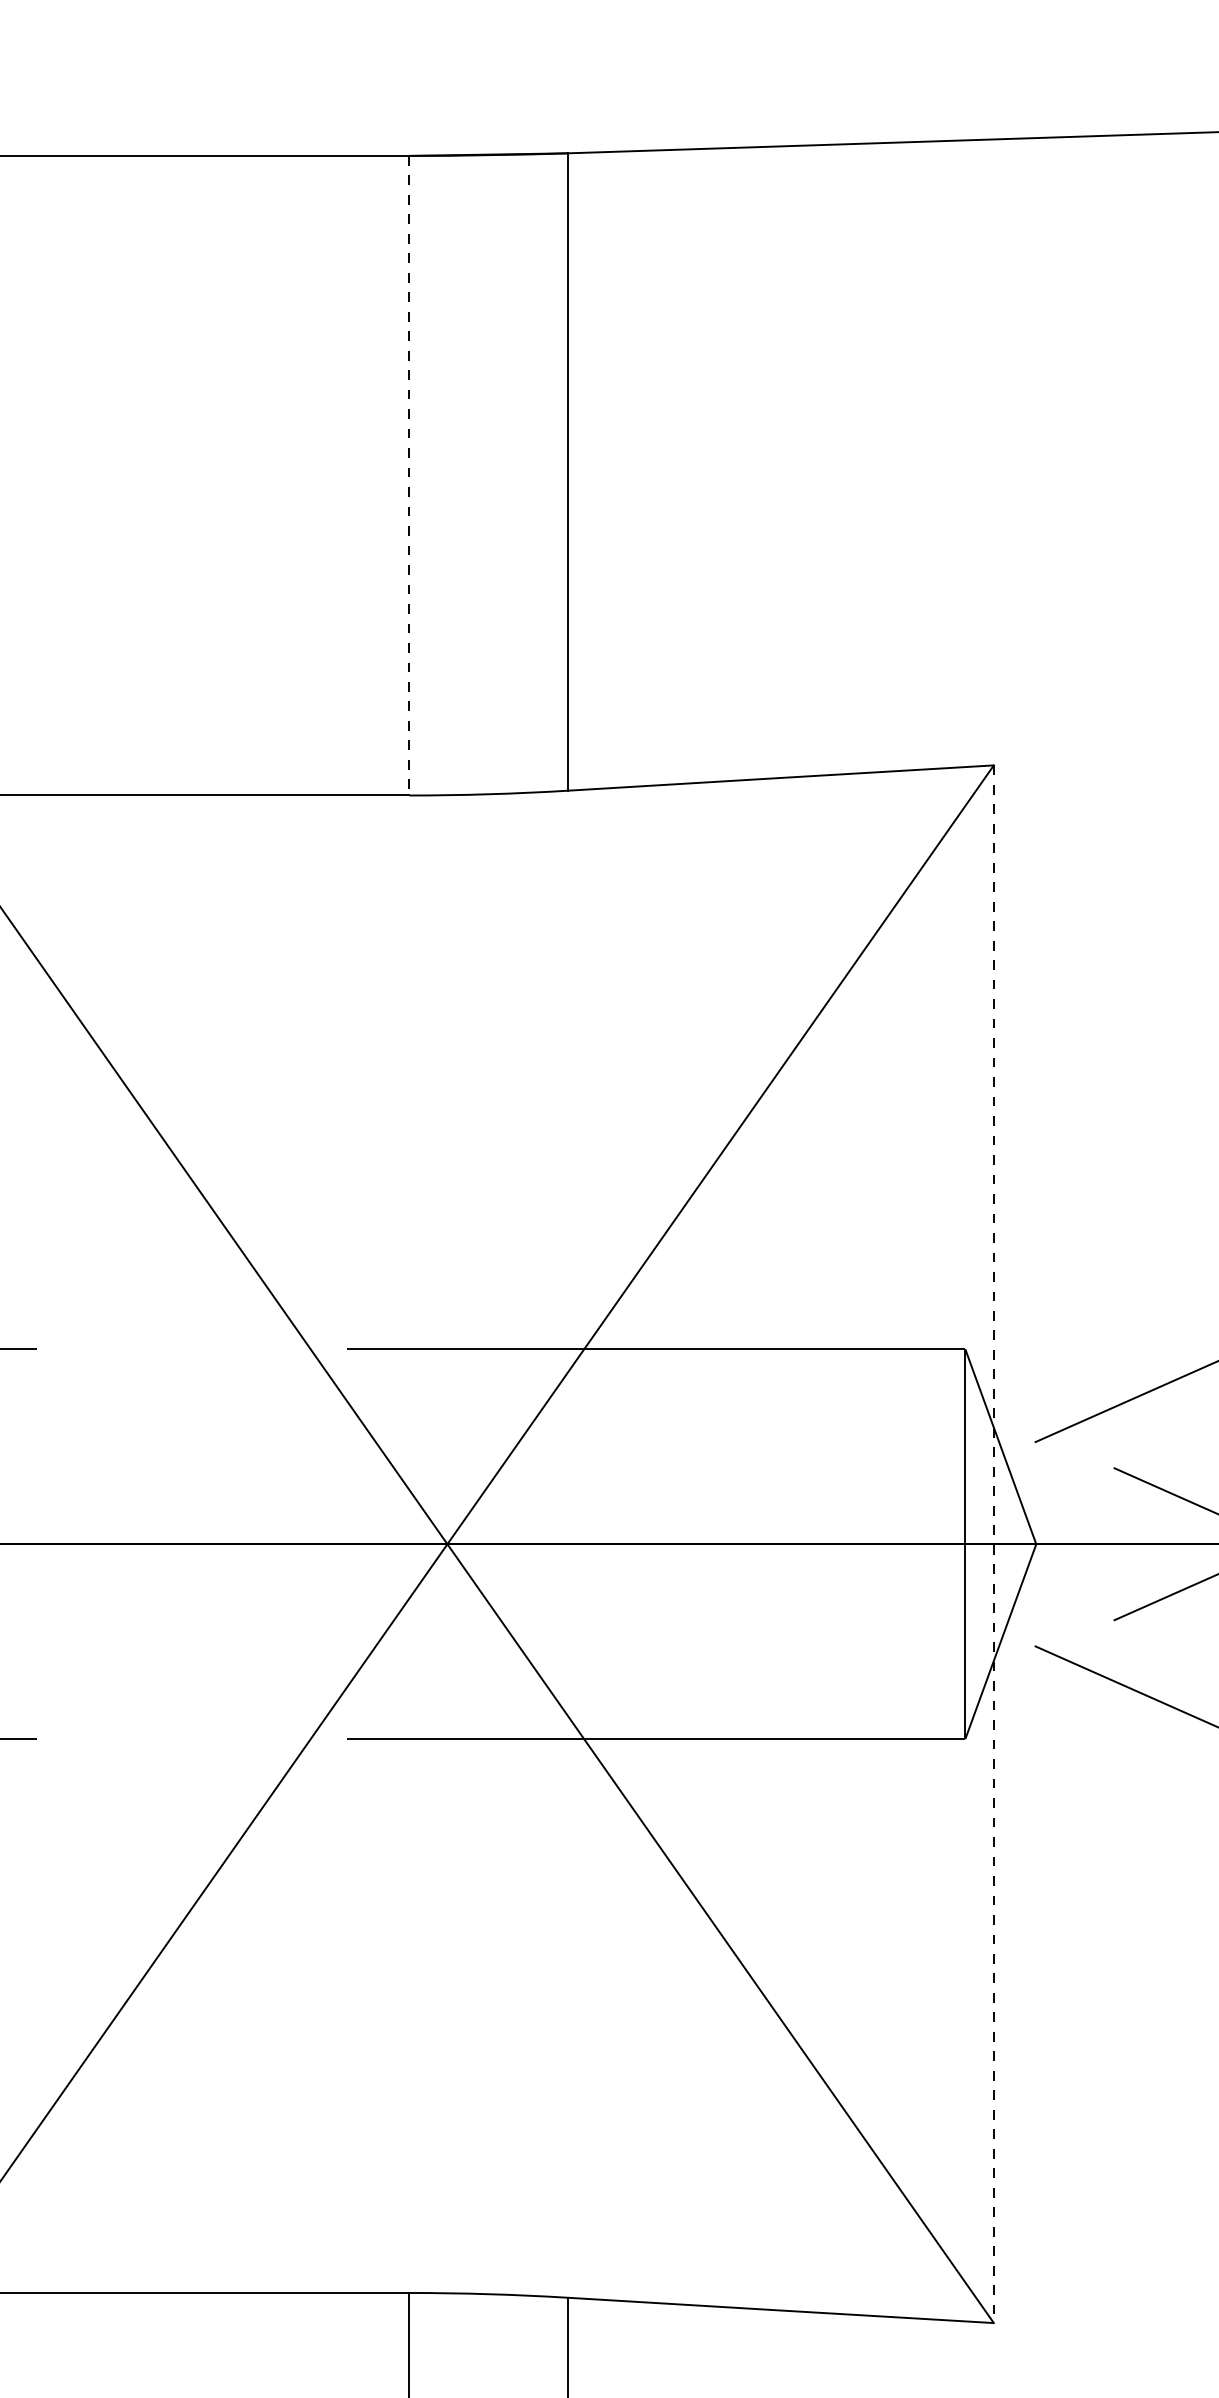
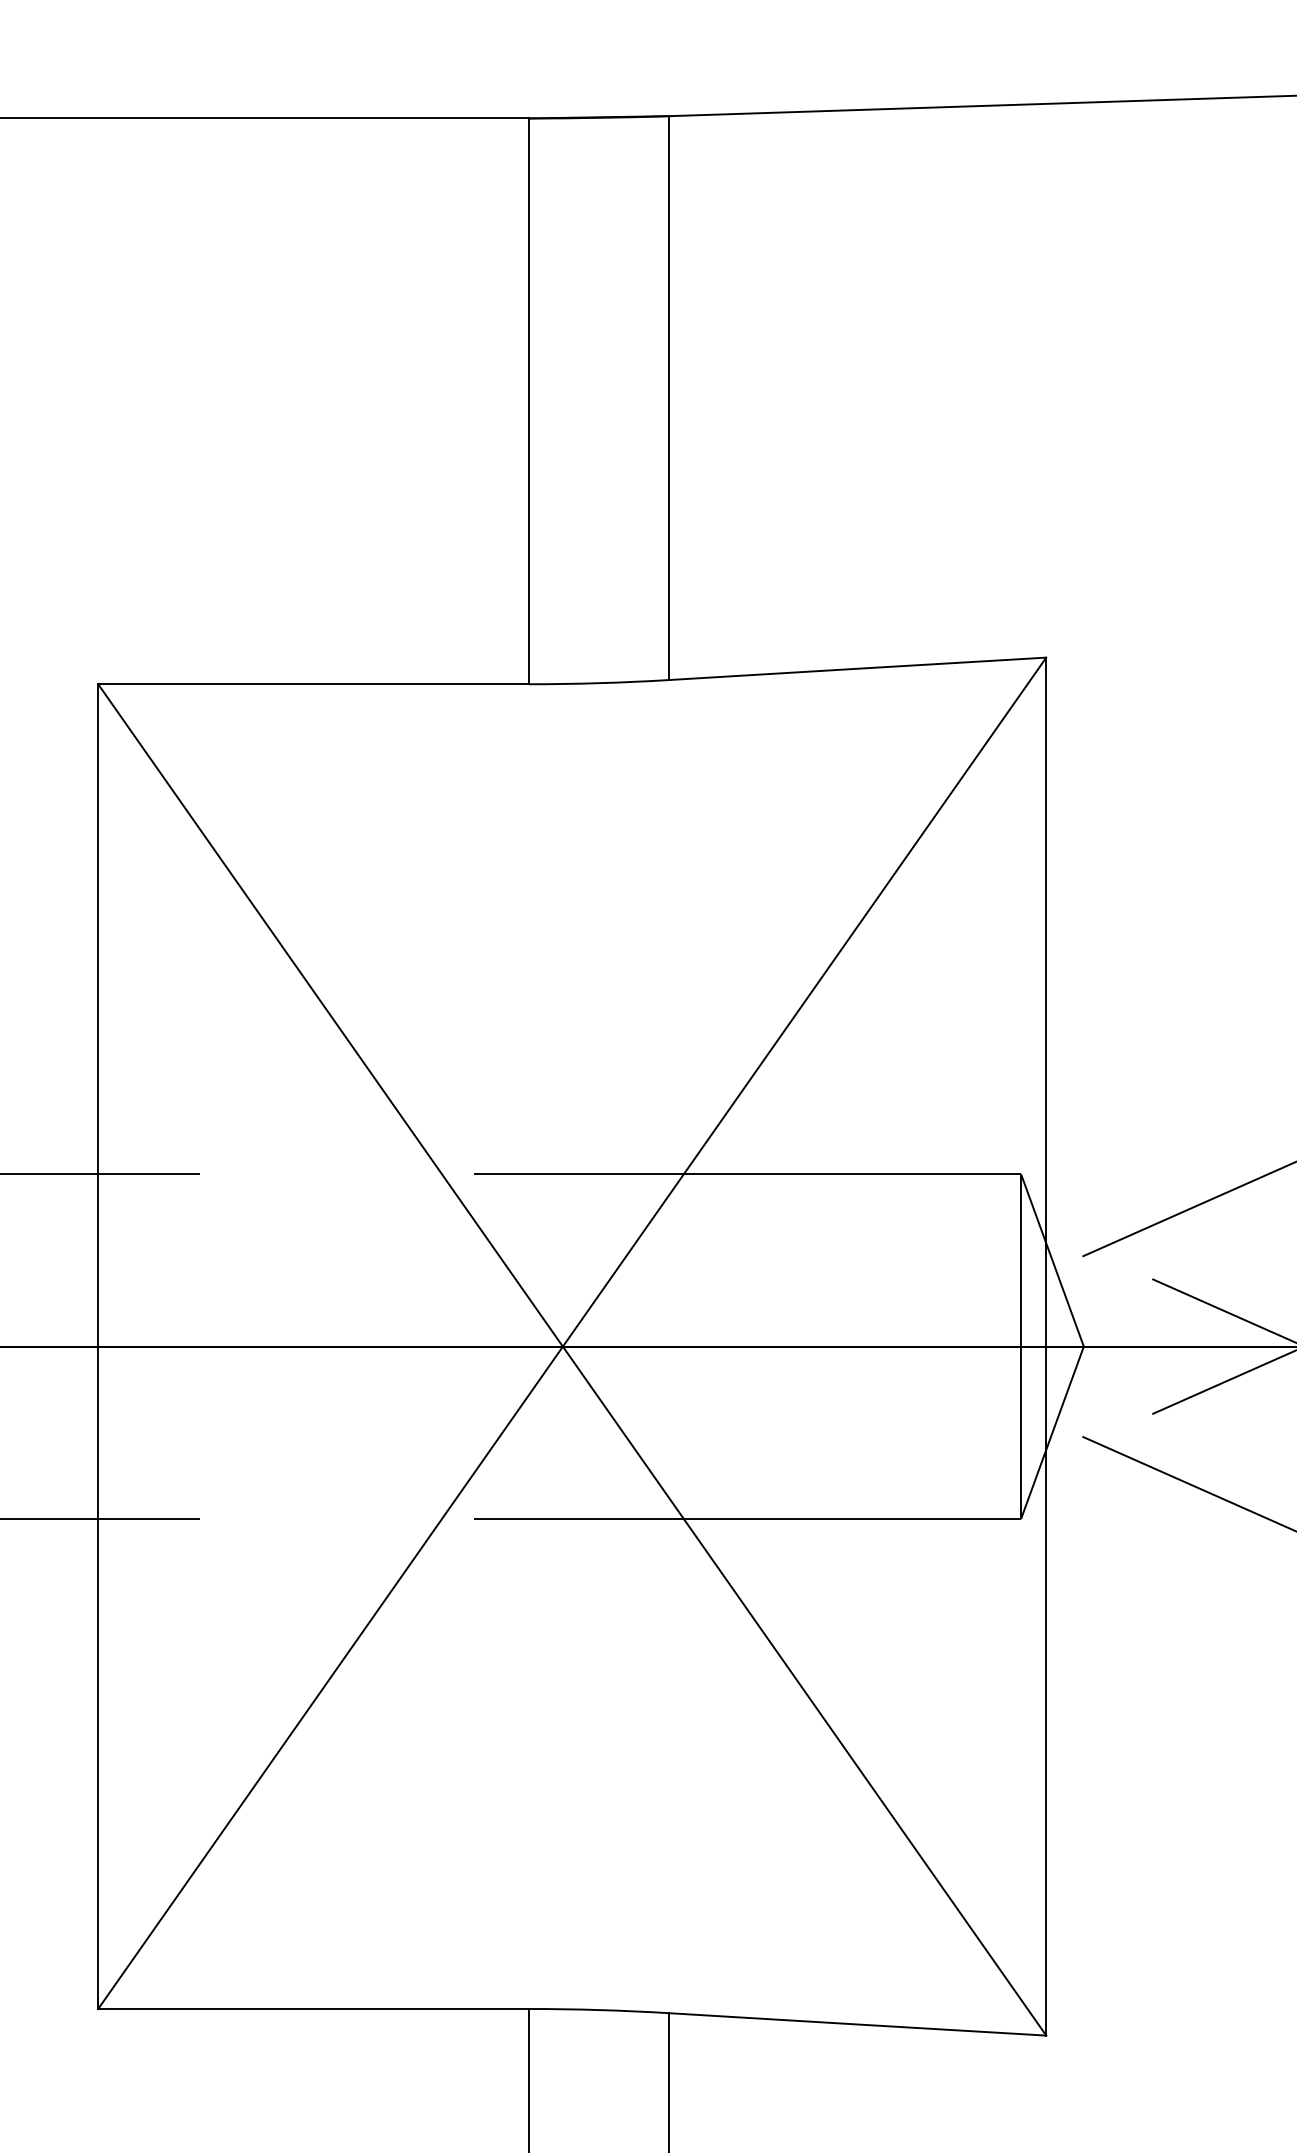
line: (409, 475) -> (529, 401), dashed -> solid
line: (994, 1544) -> (1046, 1346), dashed -> solid

